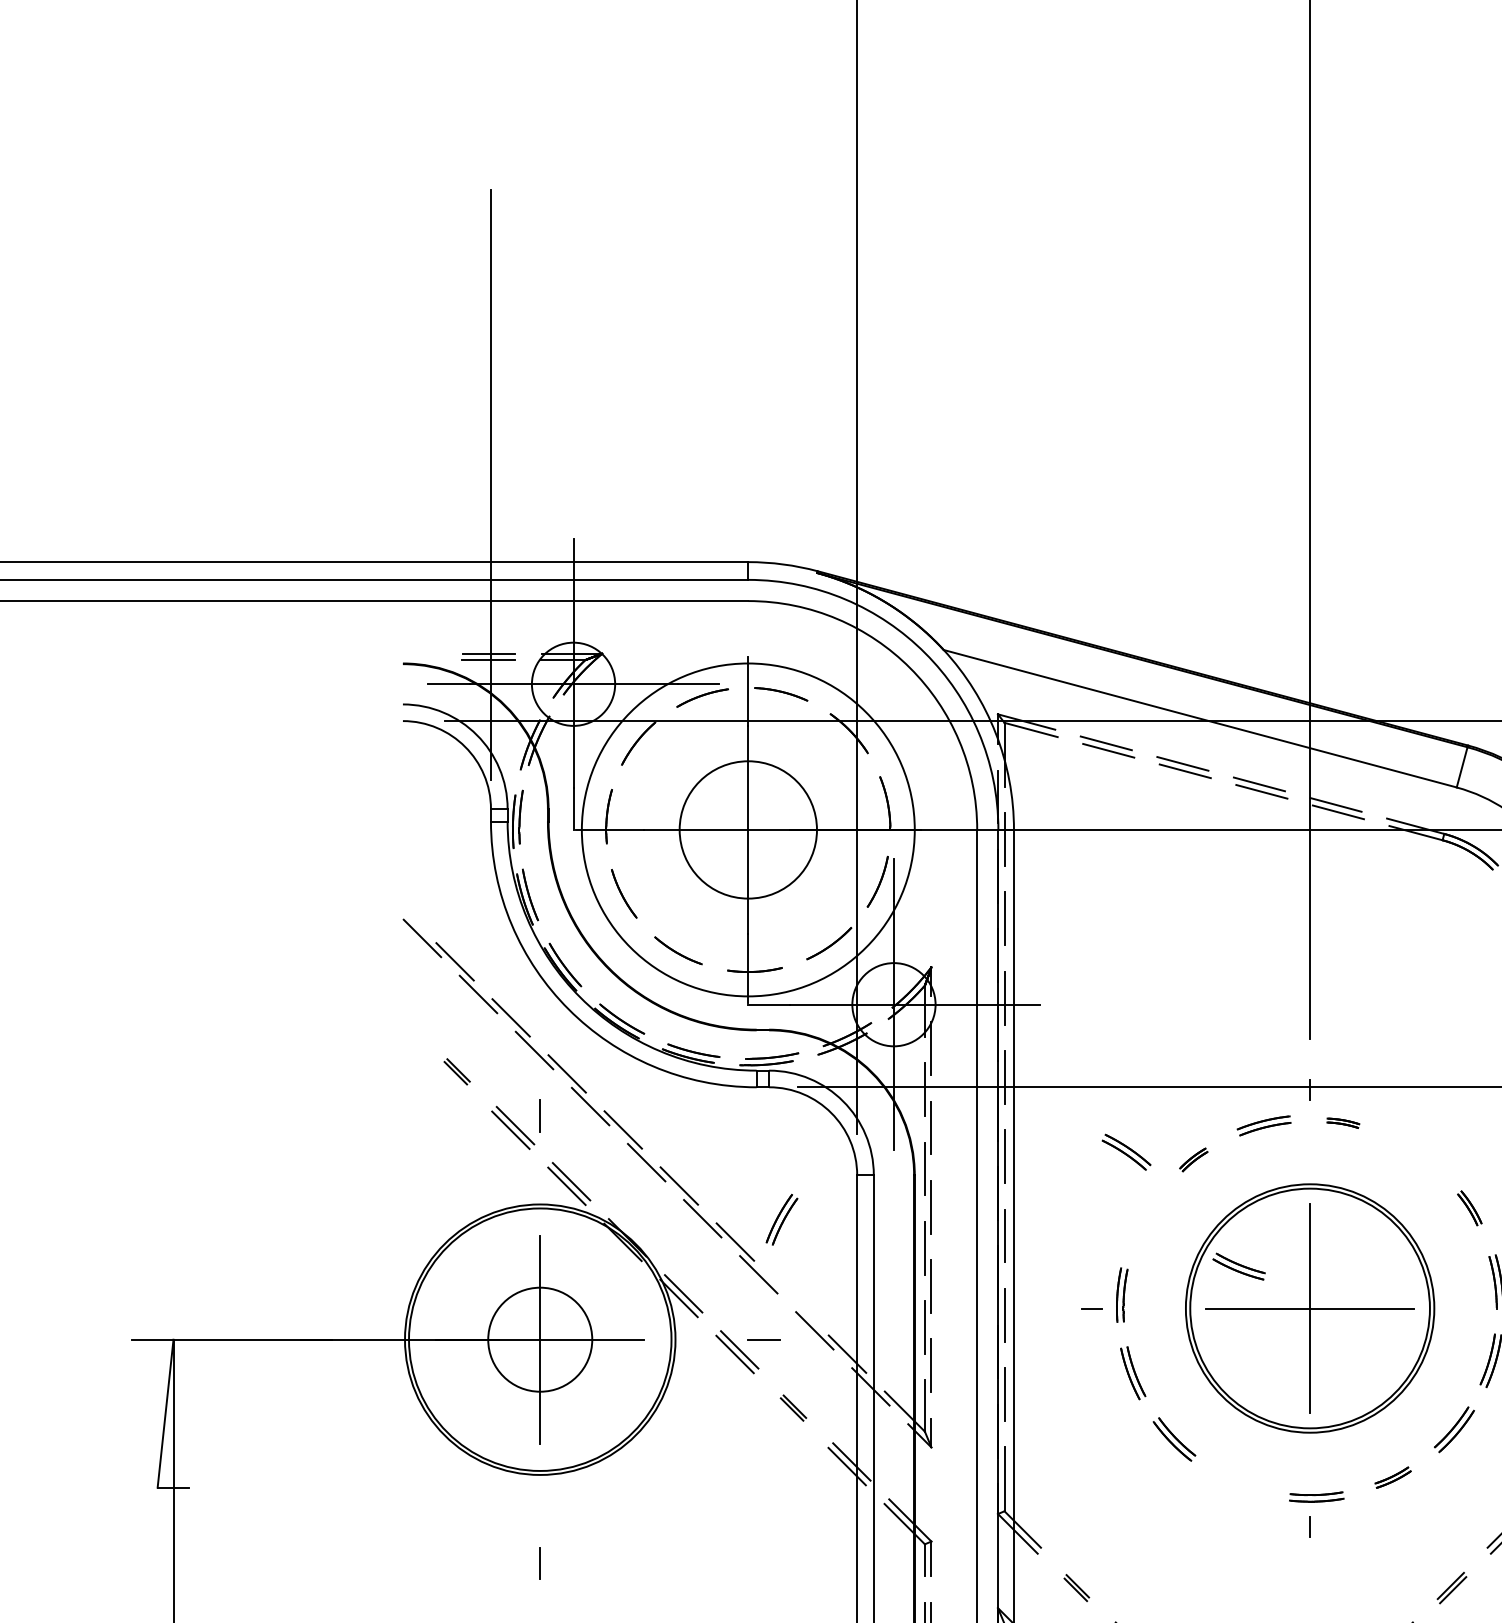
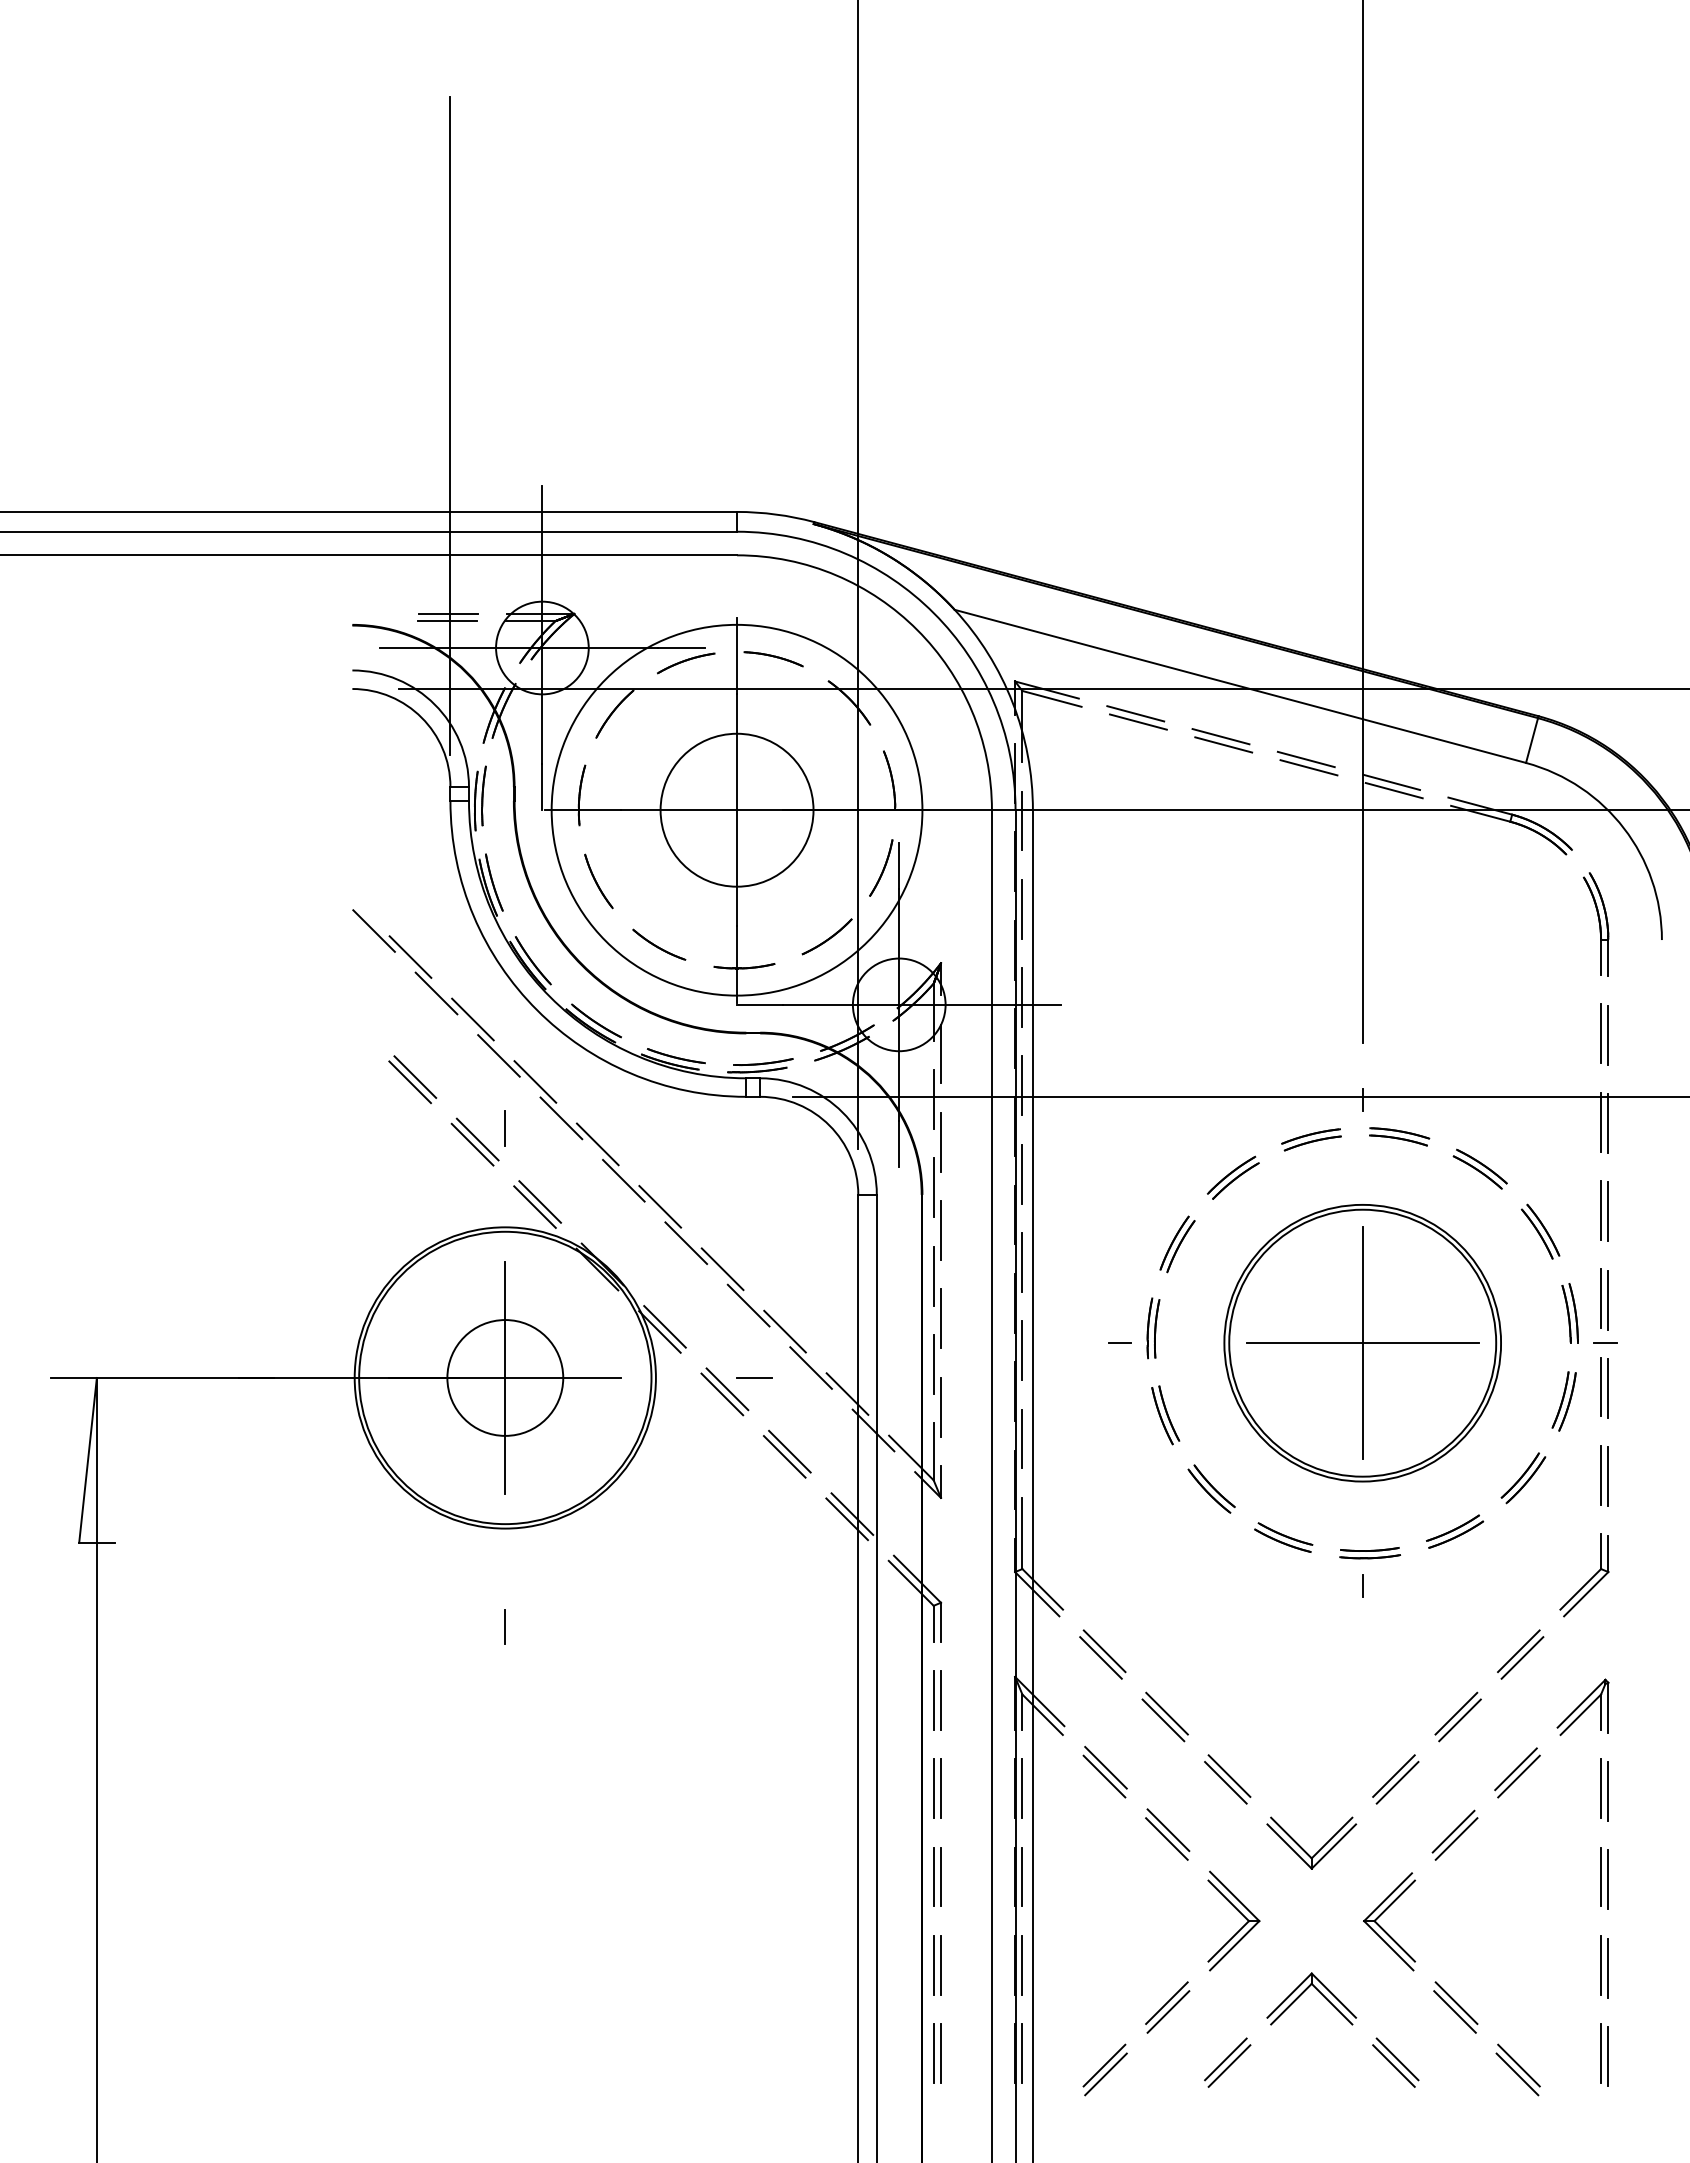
part: (456, 1071) -> (412, 1079), size x1.67
part: (1343, 1122) -> (1399, 1136), size x1.67
part: (1125, 1151) -> (1479, 1168), moved
part: (1193, 1159) -> (1232, 1177), size x1.67
part: (1469, 1208) -> (1540, 1231), size x1.43
part: (781, 1219) -> (1177, 1244), moved
part: (1238, 1266) -> (1283, 1537), moved
line: (790, 1297) -> (784, 1331), added
part: (793, 1407) -> (787, 1453), size x1.67
part: (1393, 1477) -> (1455, 1531), size x1.43
part: (1076, 1588) -> (1102, 1654), size x1.67
part: (1451, 1588) -> (1520, 1654), size x1.43

